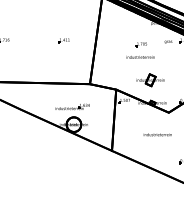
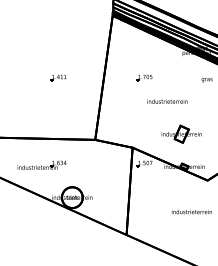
part: (140, 44) -> (142, 77), moved
part: (72, 106) -> (41, 164), moved

